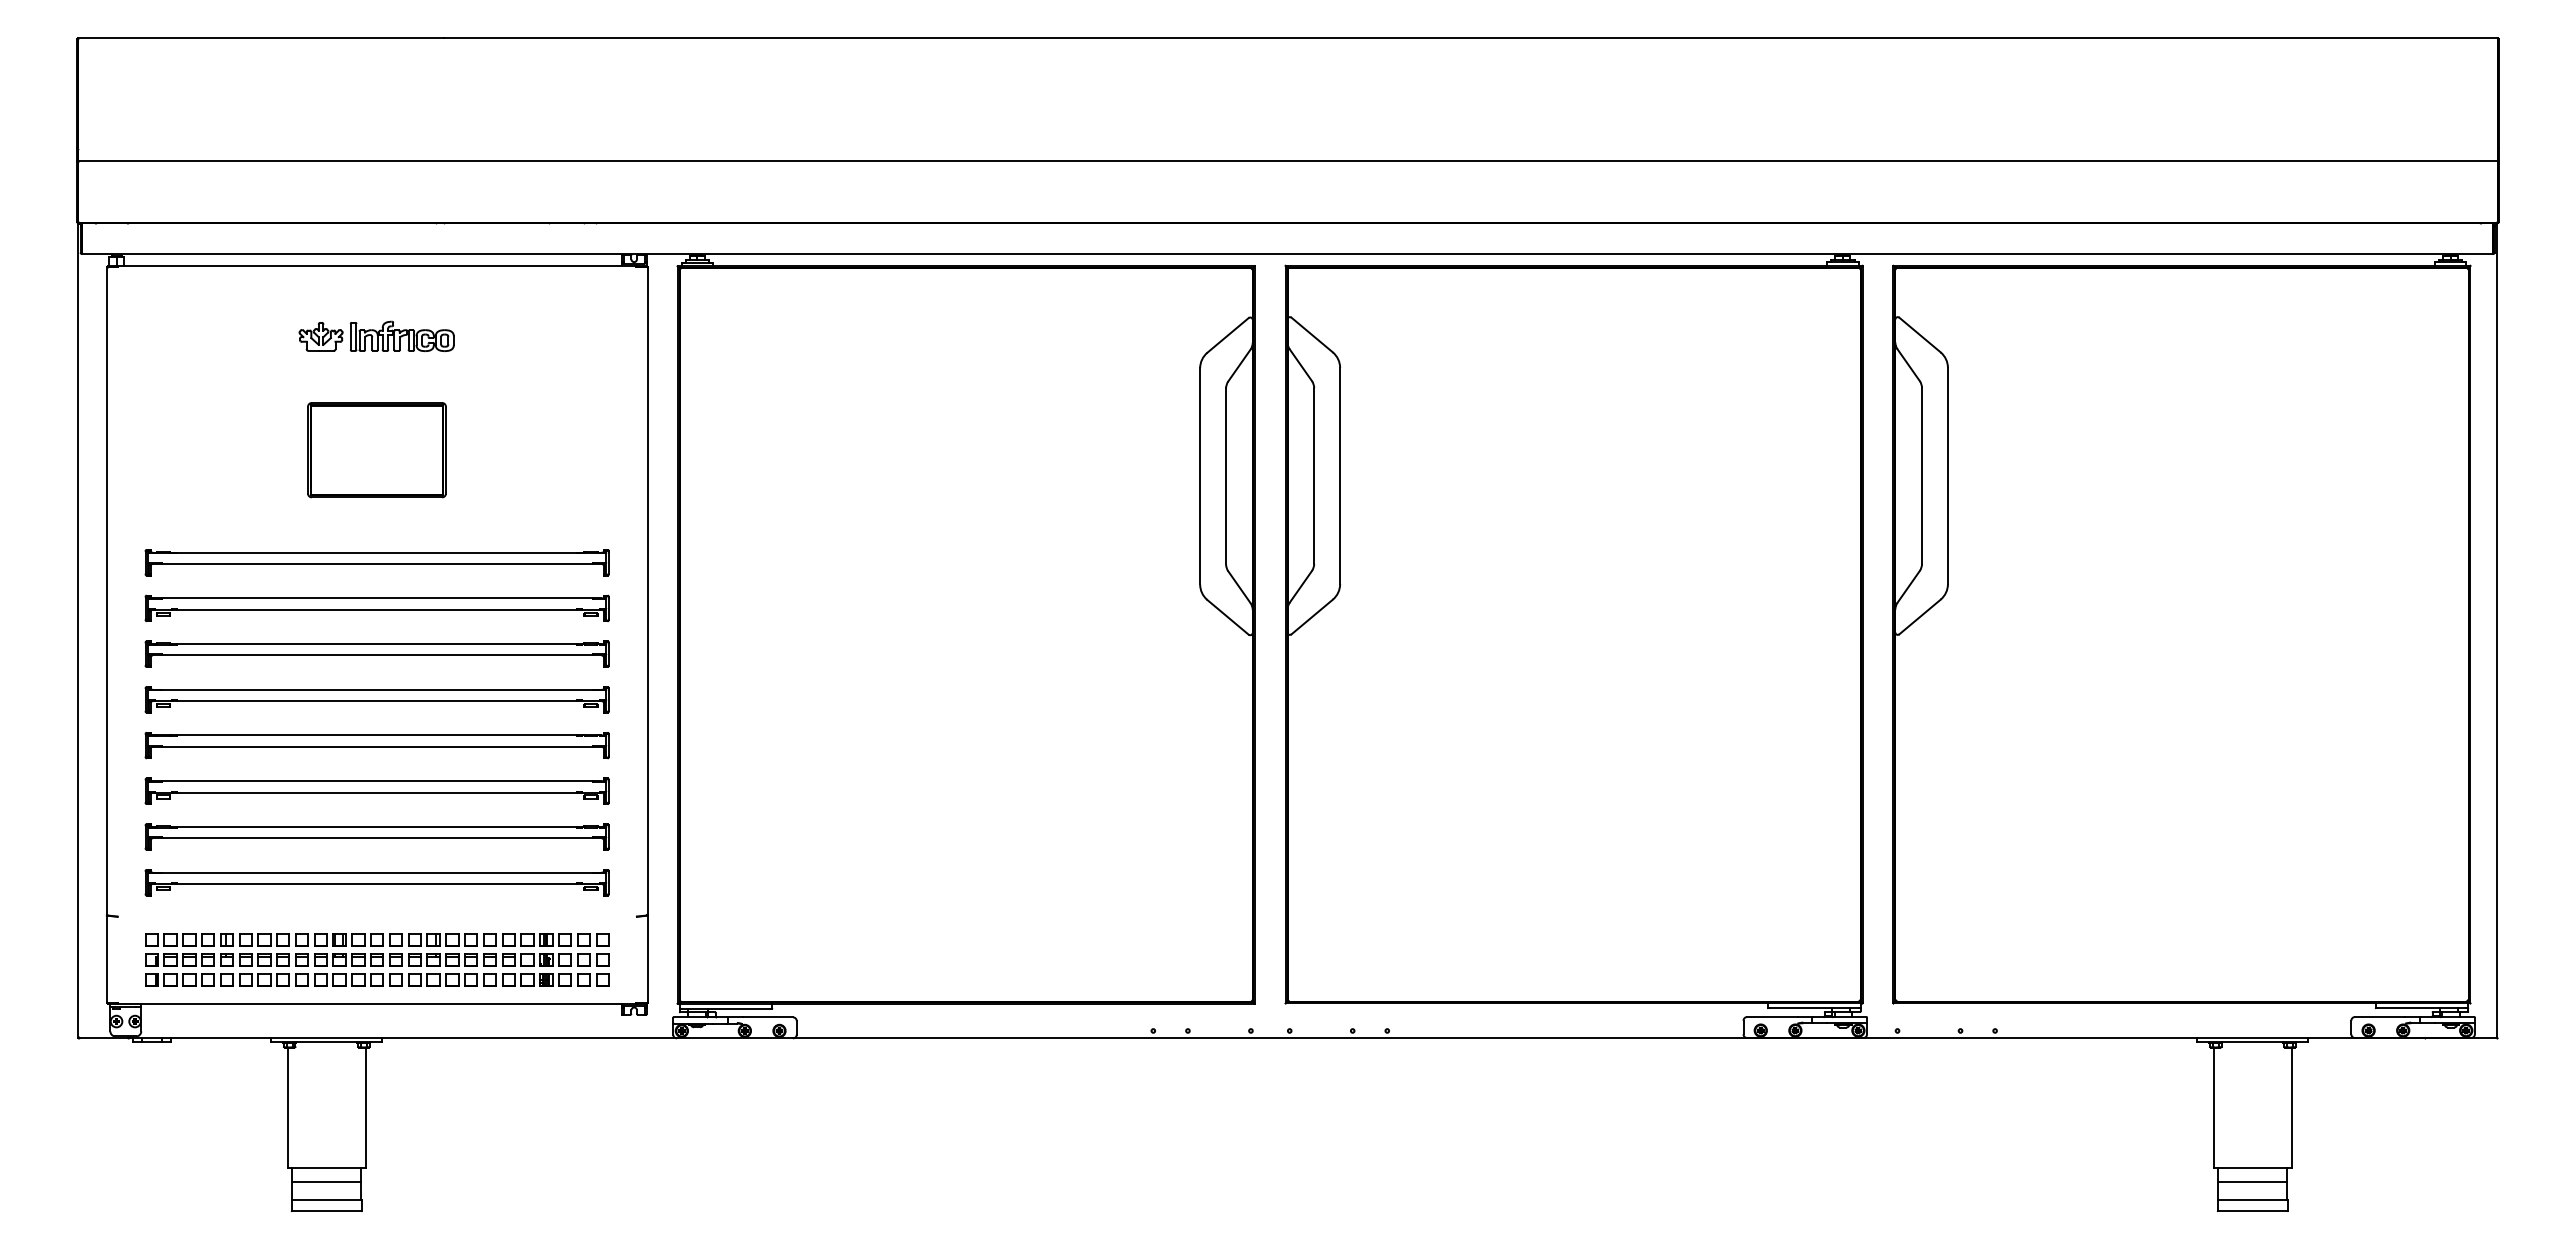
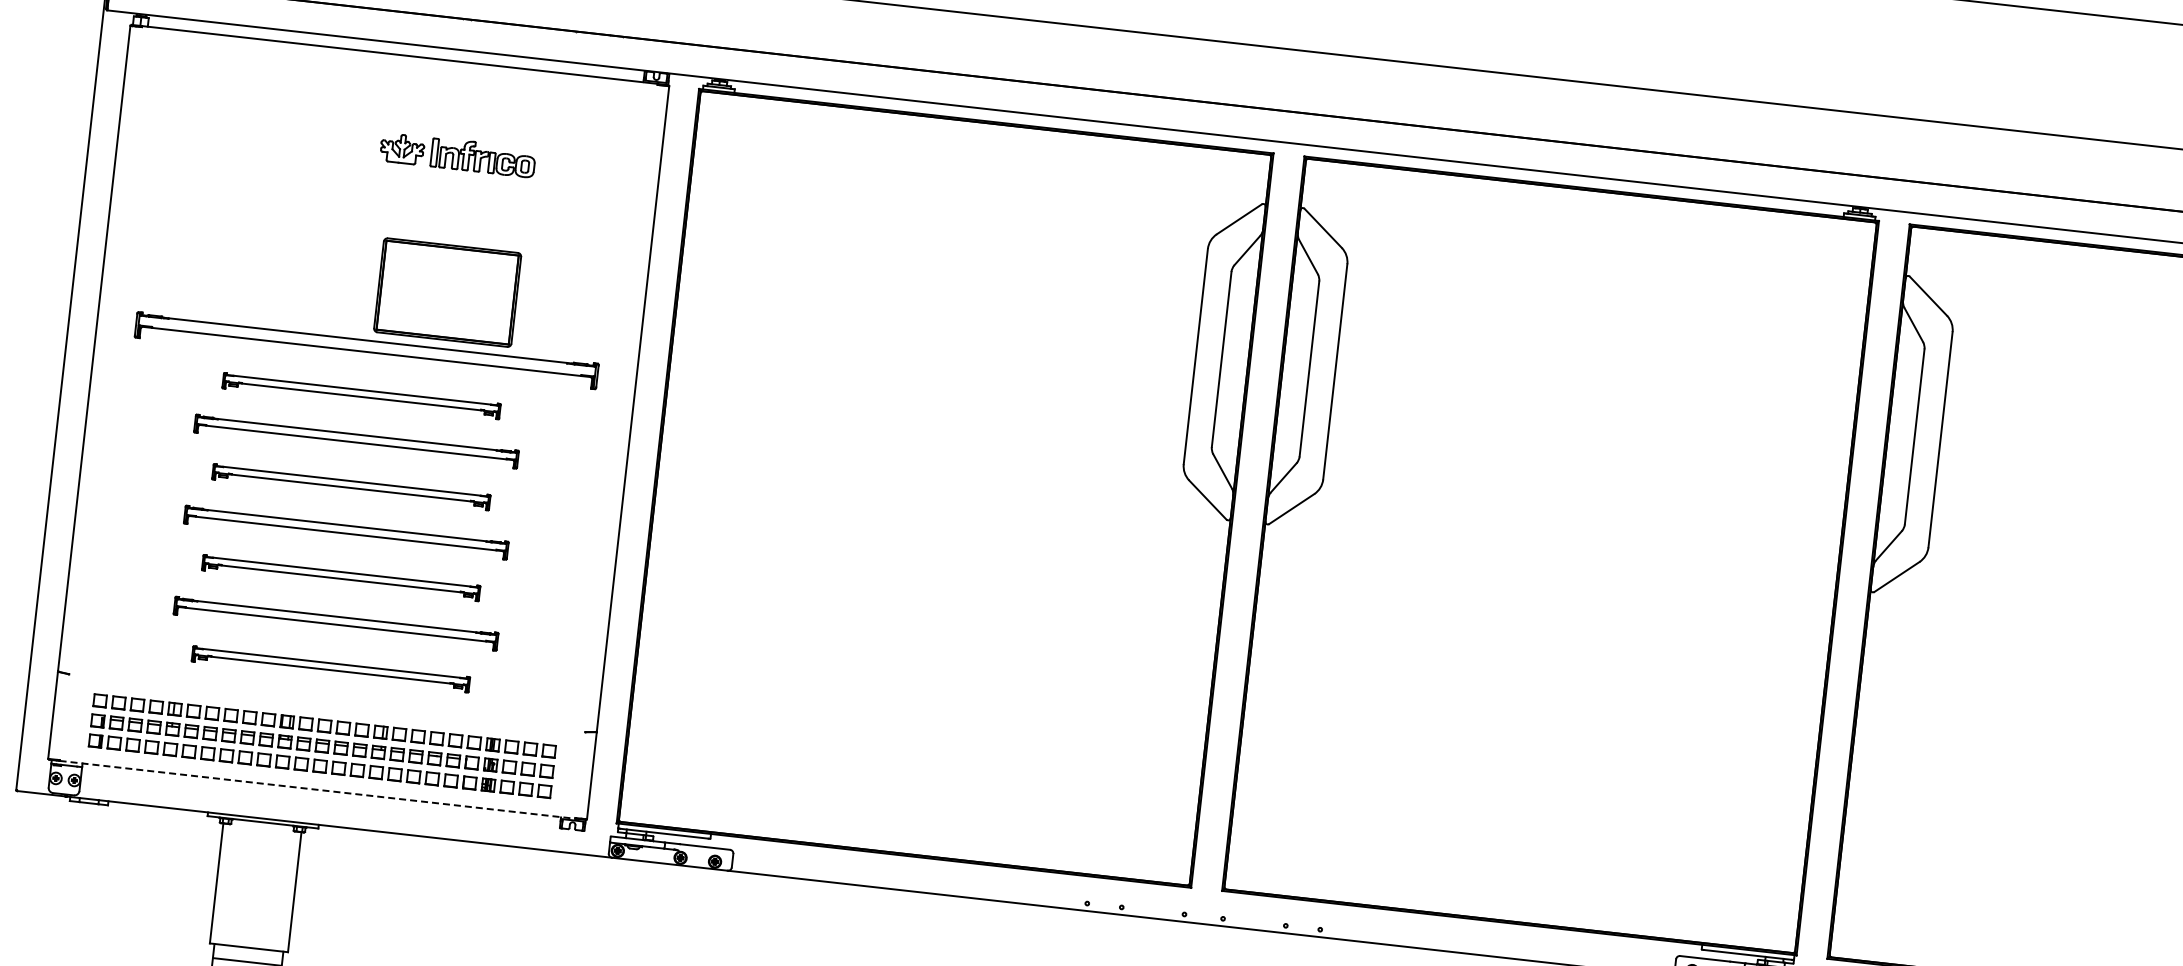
part: (376, 335) -> (457, 153), moved
part: (376, 450) -> (447, 292), moved
part: (376, 608) -> (360, 396), size x0.6
part: (376, 653) -> (355, 440), size x0.7
part: (376, 699) -> (350, 486), size x0.6
part: (376, 745) -> (345, 532), size x0.7
part: (376, 790) -> (340, 577), size x0.6
part: (376, 836) -> (335, 623), size x0.7
part: (376, 882) -> (330, 668), size x0.6
line: (377, 1003) -> (317, 789), solid -> dashed

